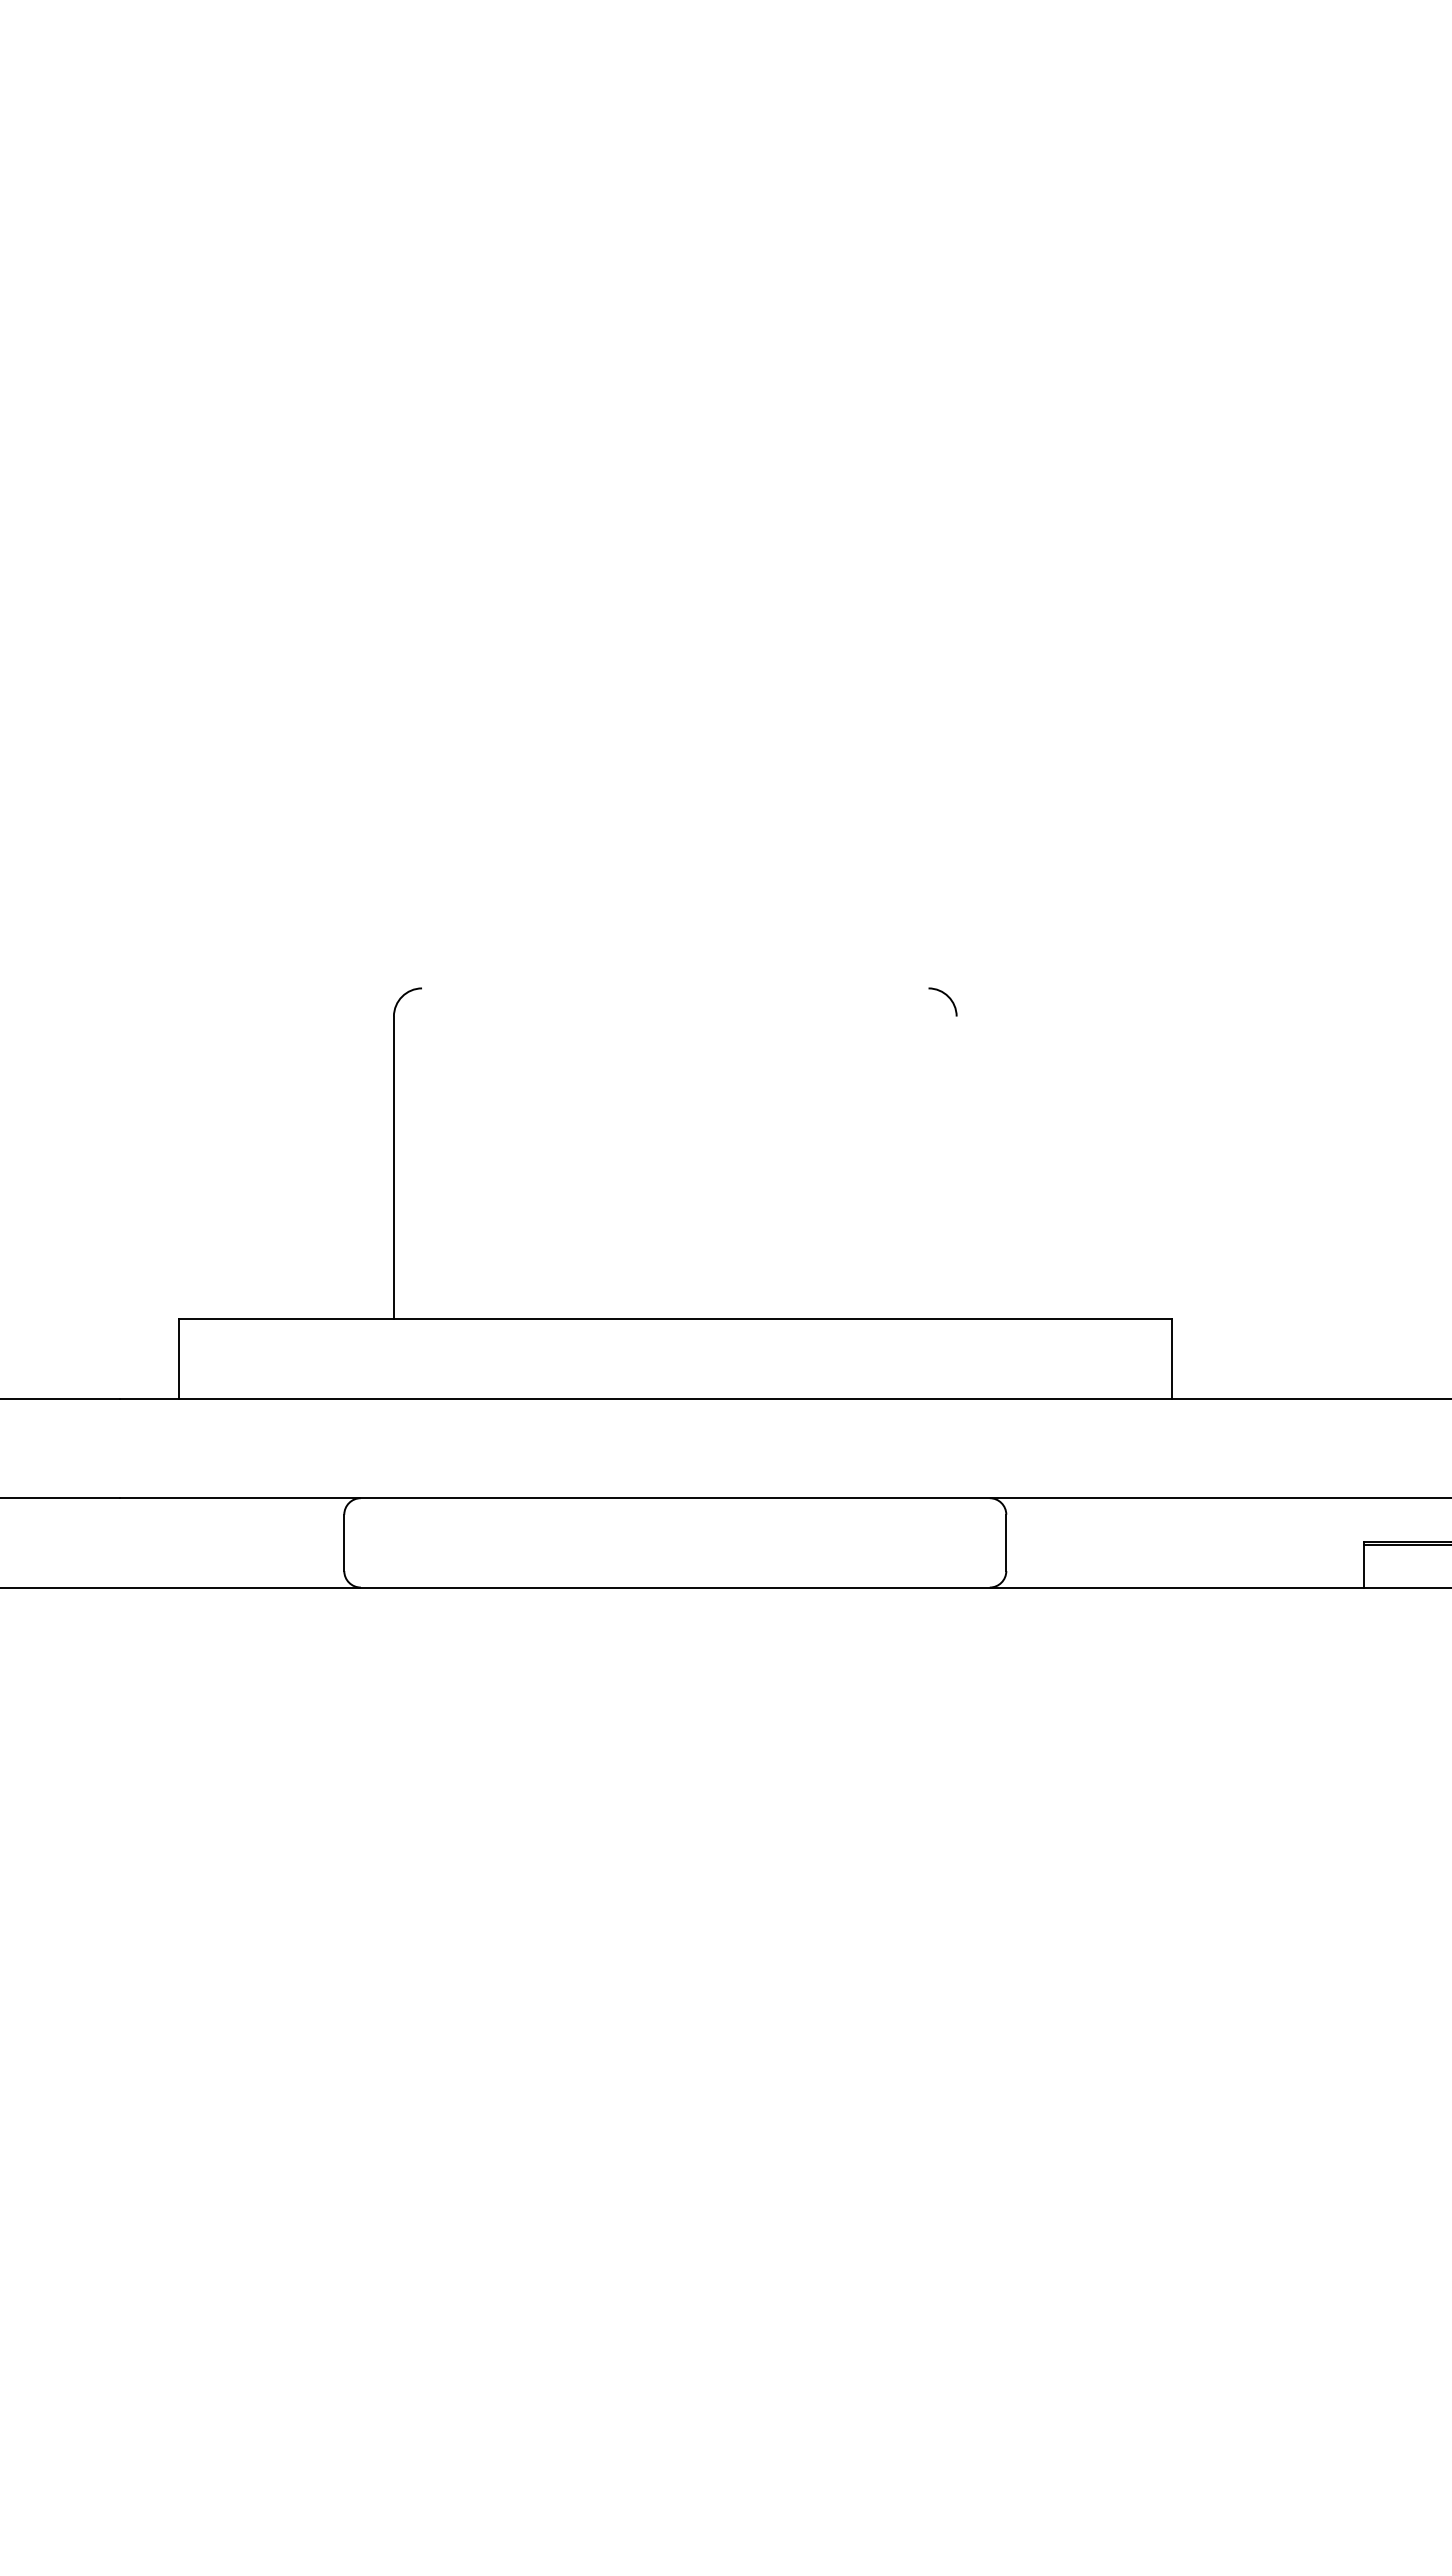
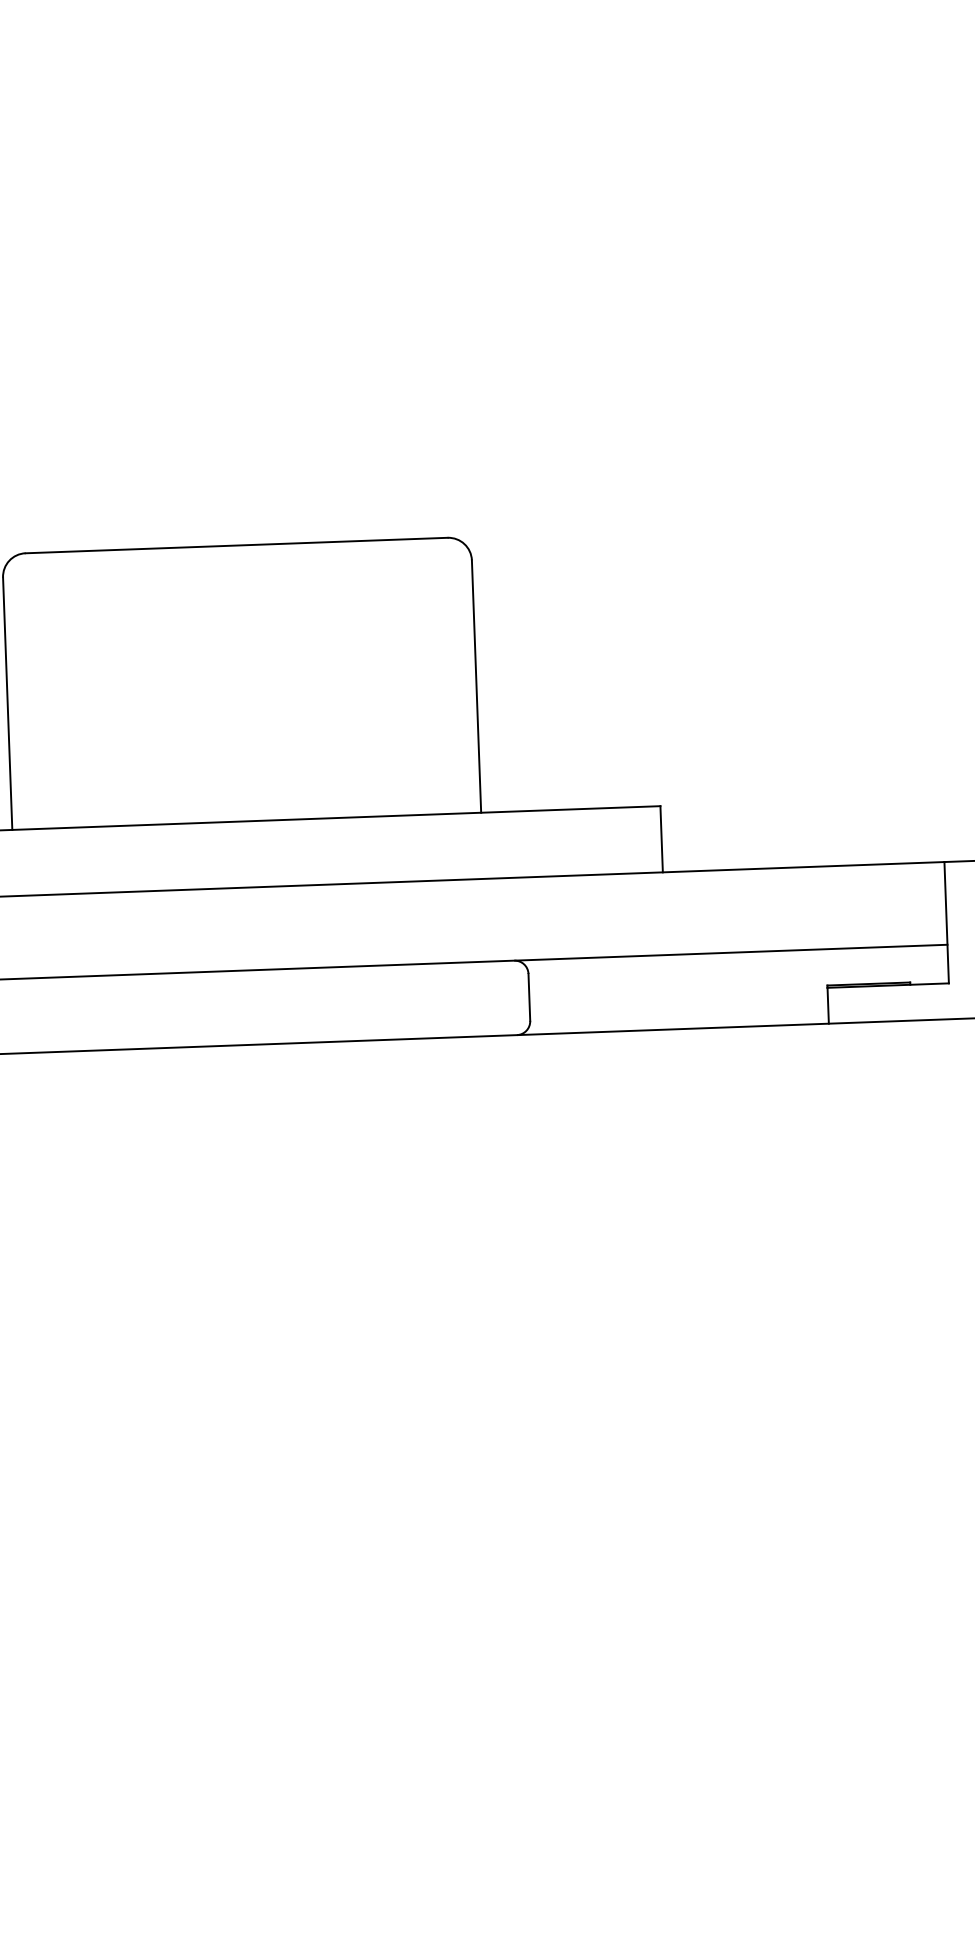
line: (675, 988) -> (236, 545), added
line: (956, 1167) -> (476, 686), added

